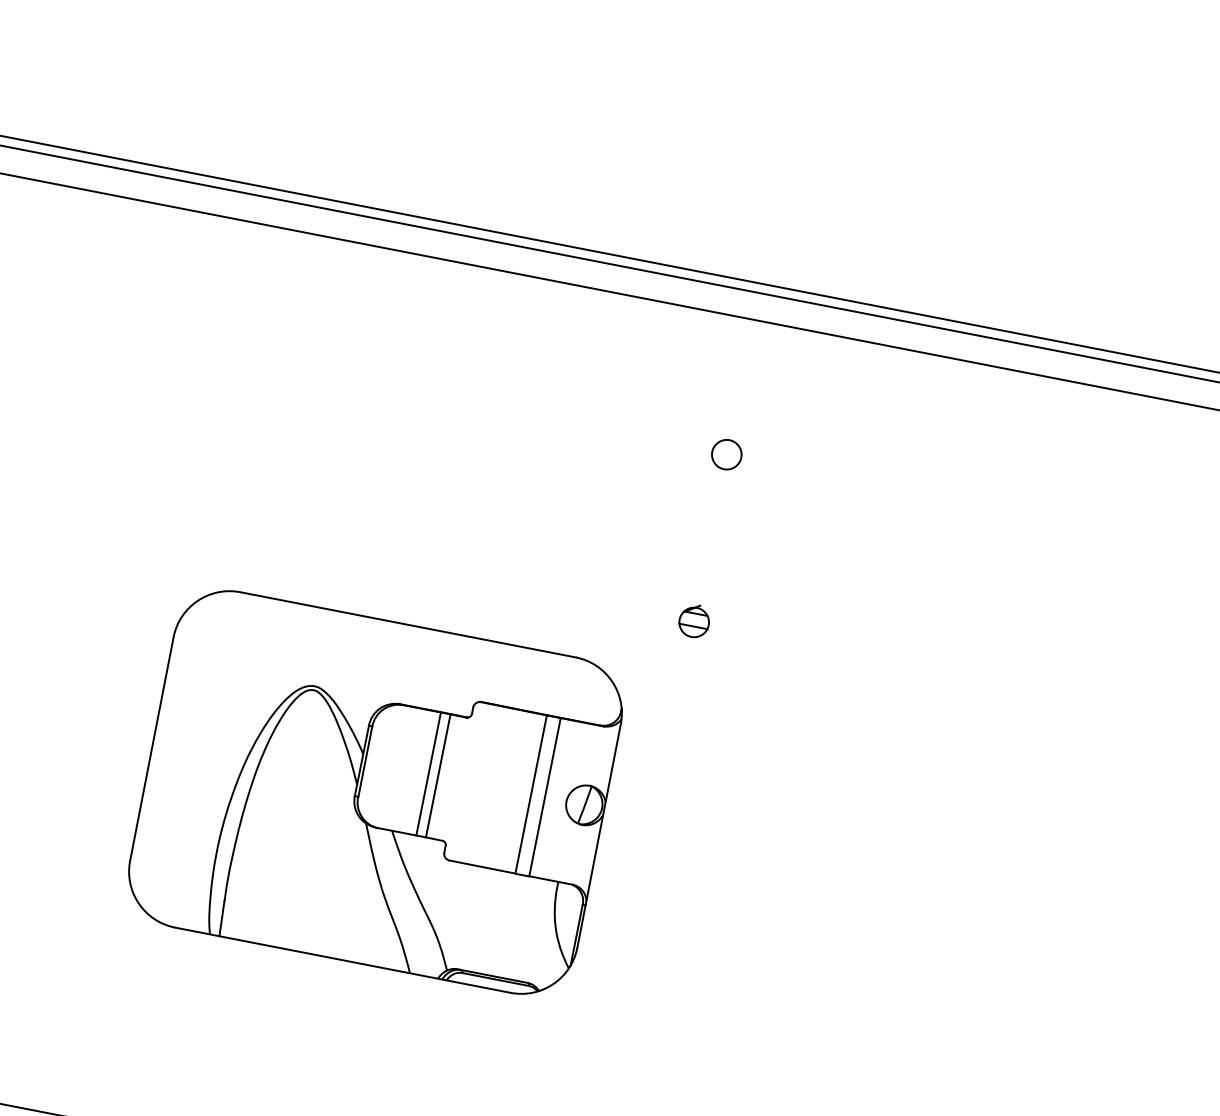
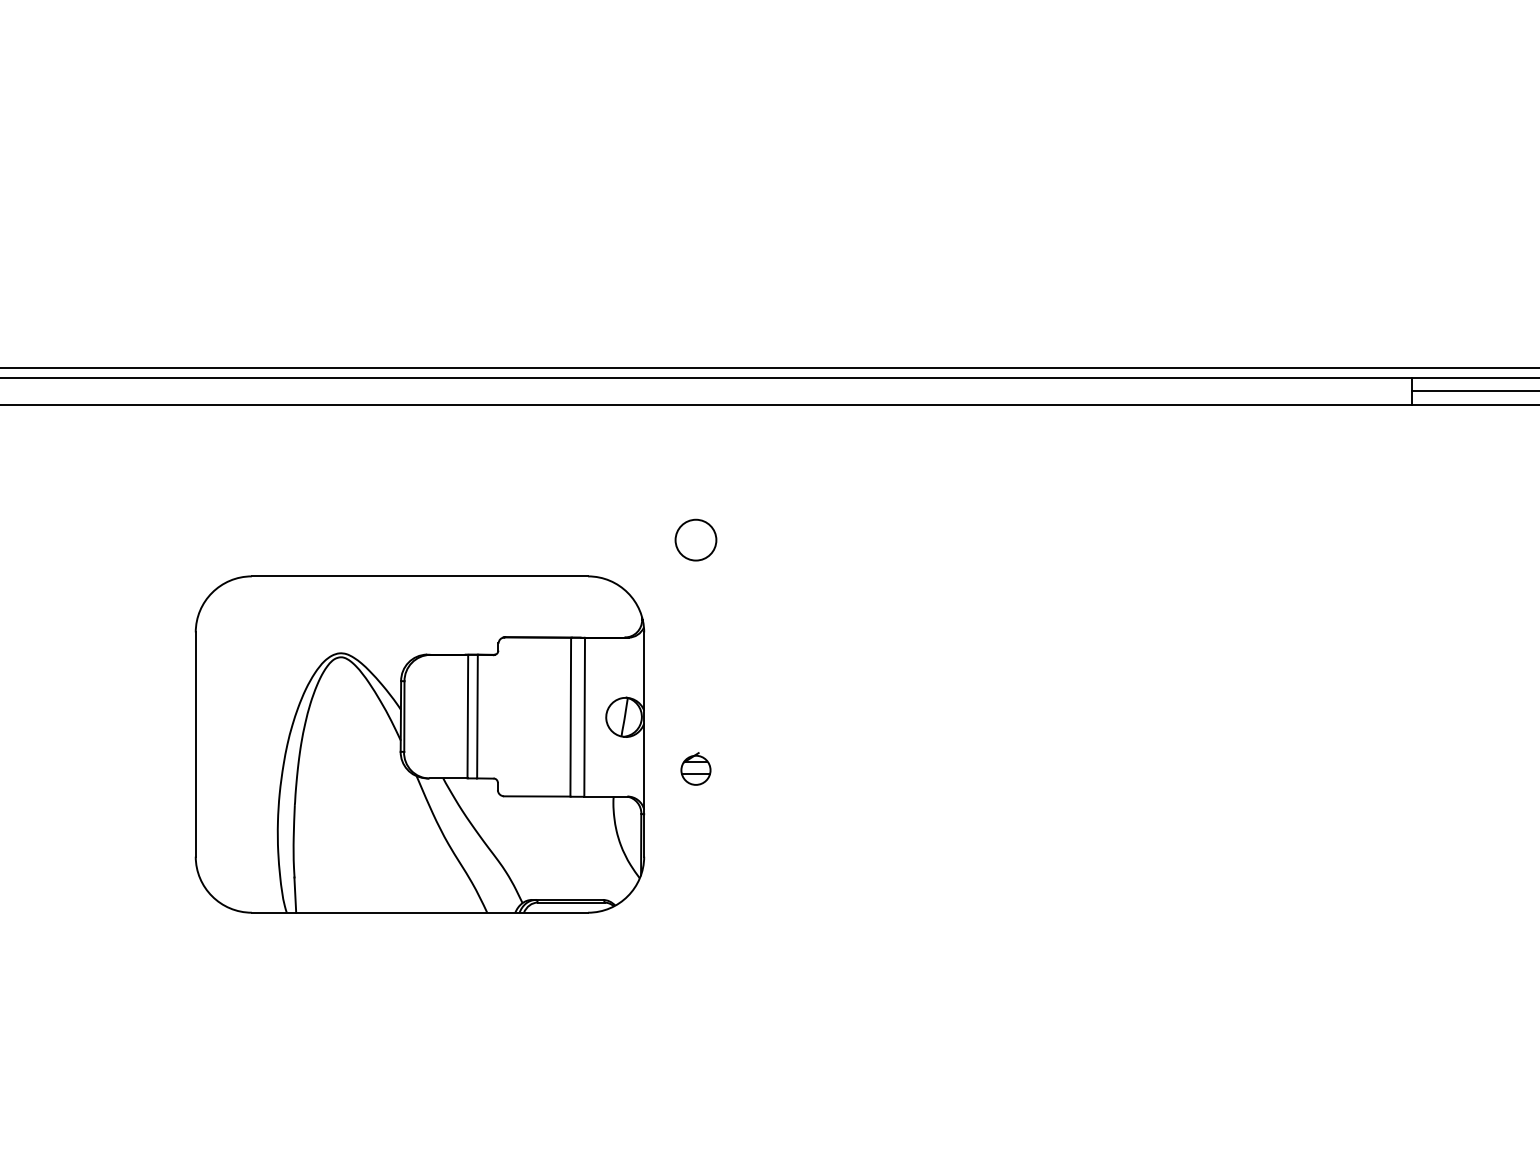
circle: (726, 453) -> (695, 539), size x1.4
part: (694, 620) -> (695, 768), moved
part: (375, 792) -> (419, 744), moved

